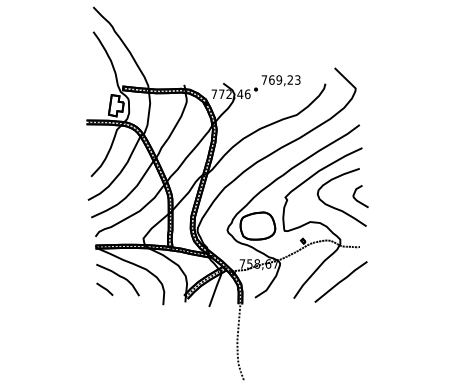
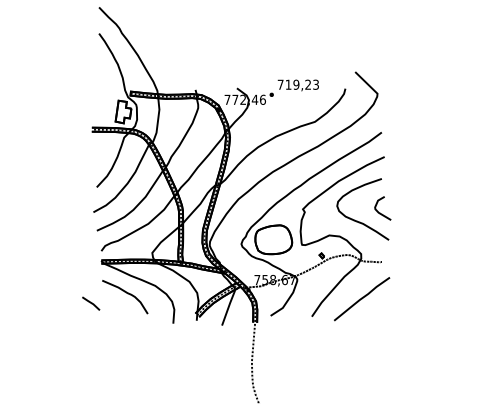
text: (271, 79) -> (288, 84), 769,23 -> 719,23
line: (104, 288) -> (90, 302), moved

